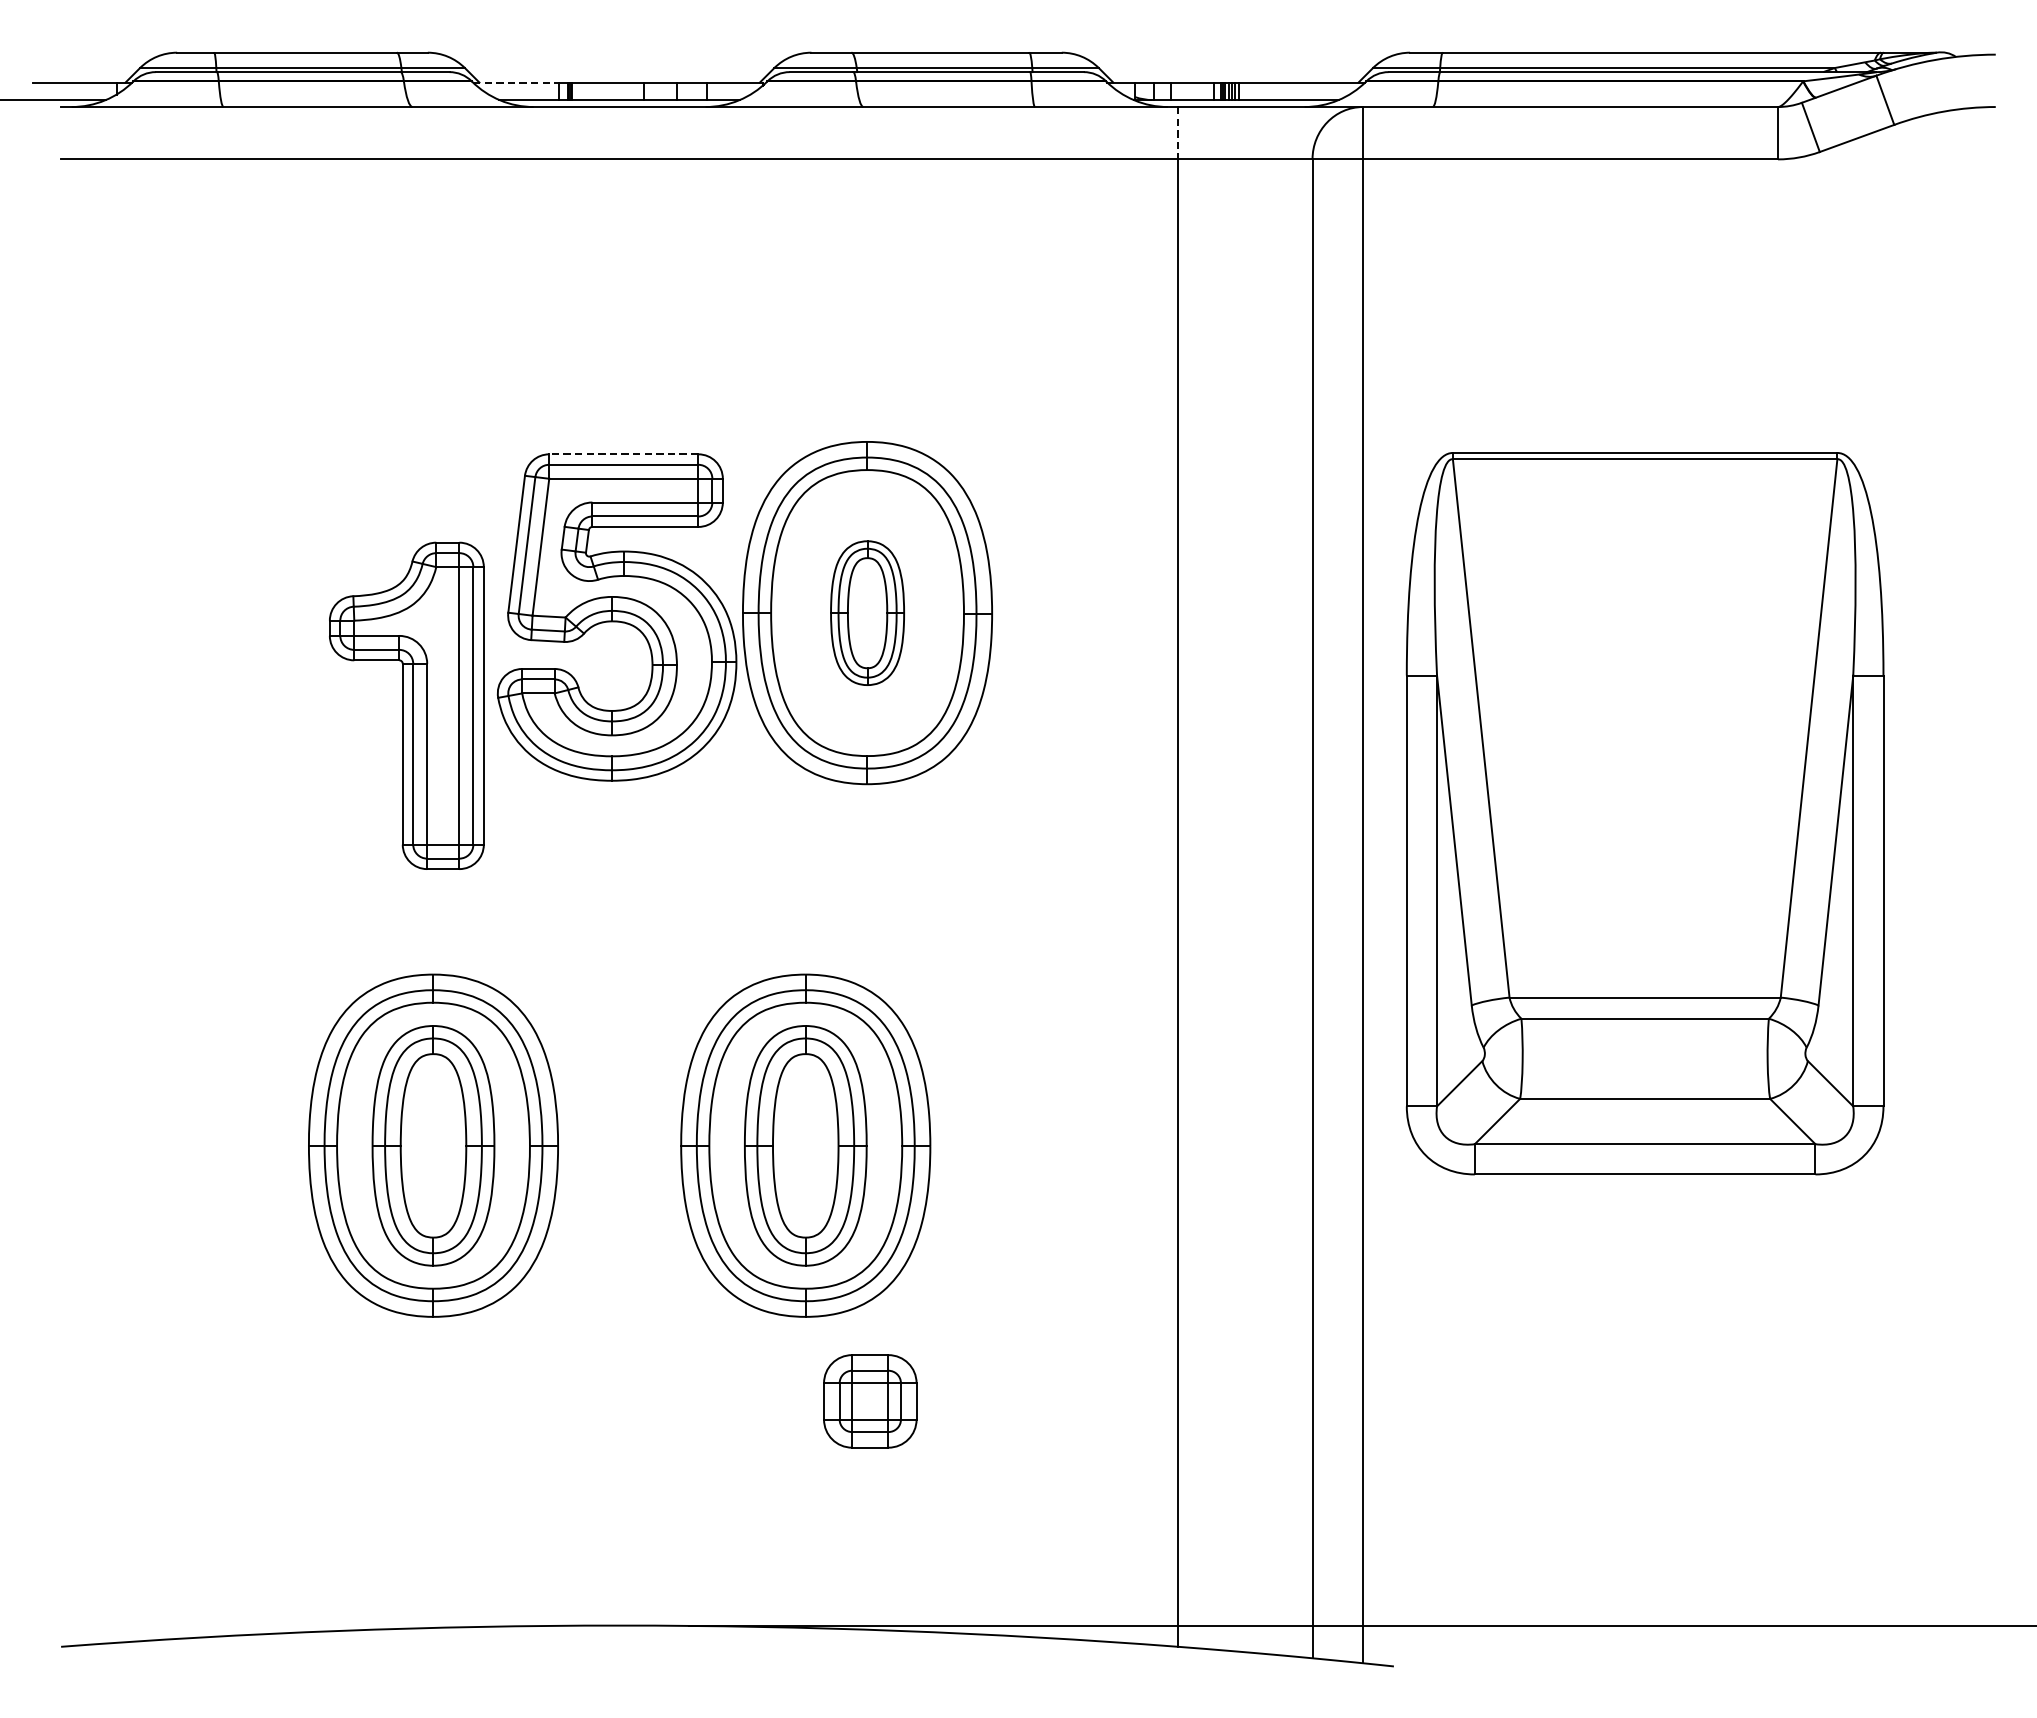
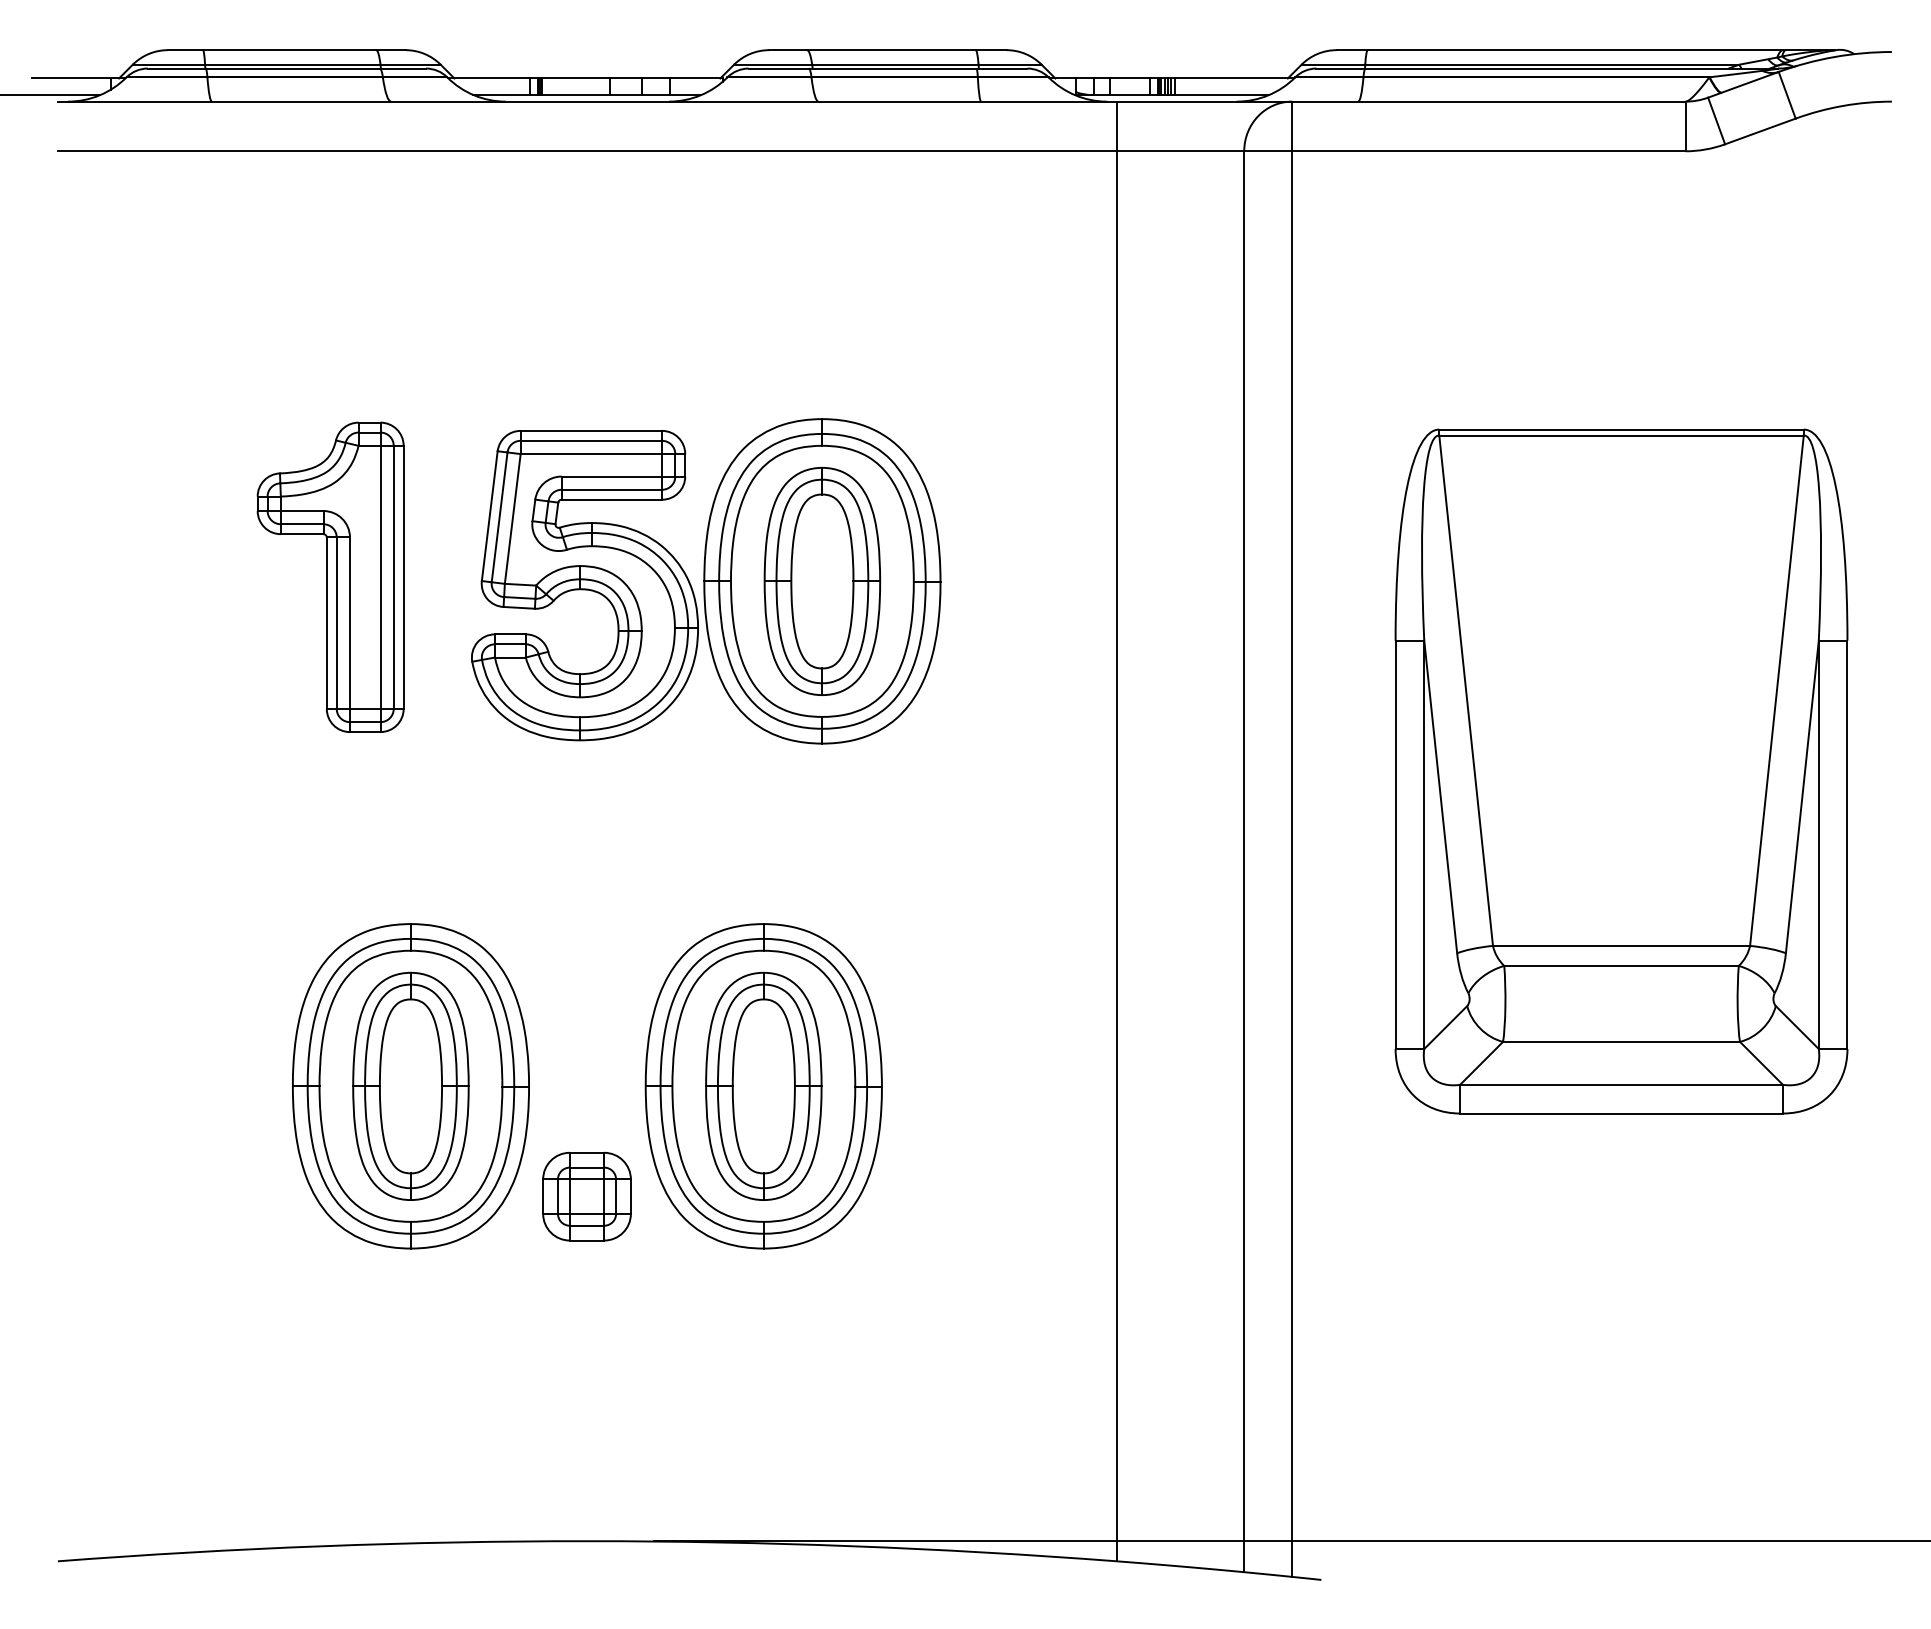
line: (516, 82) -> (489, 78), dashed -> solid
line: (1177, 133) -> (1116, 126), dashed -> solid
line: (623, 453) -> (591, 430), dashed -> solid
part: (867, 613) -> (822, 581), size x1.67
part: (406, 704) -> (330, 576), moved
part: (1645, 813) -> (1621, 771), moved
part: (869, 1401) -> (586, 1196), moved

